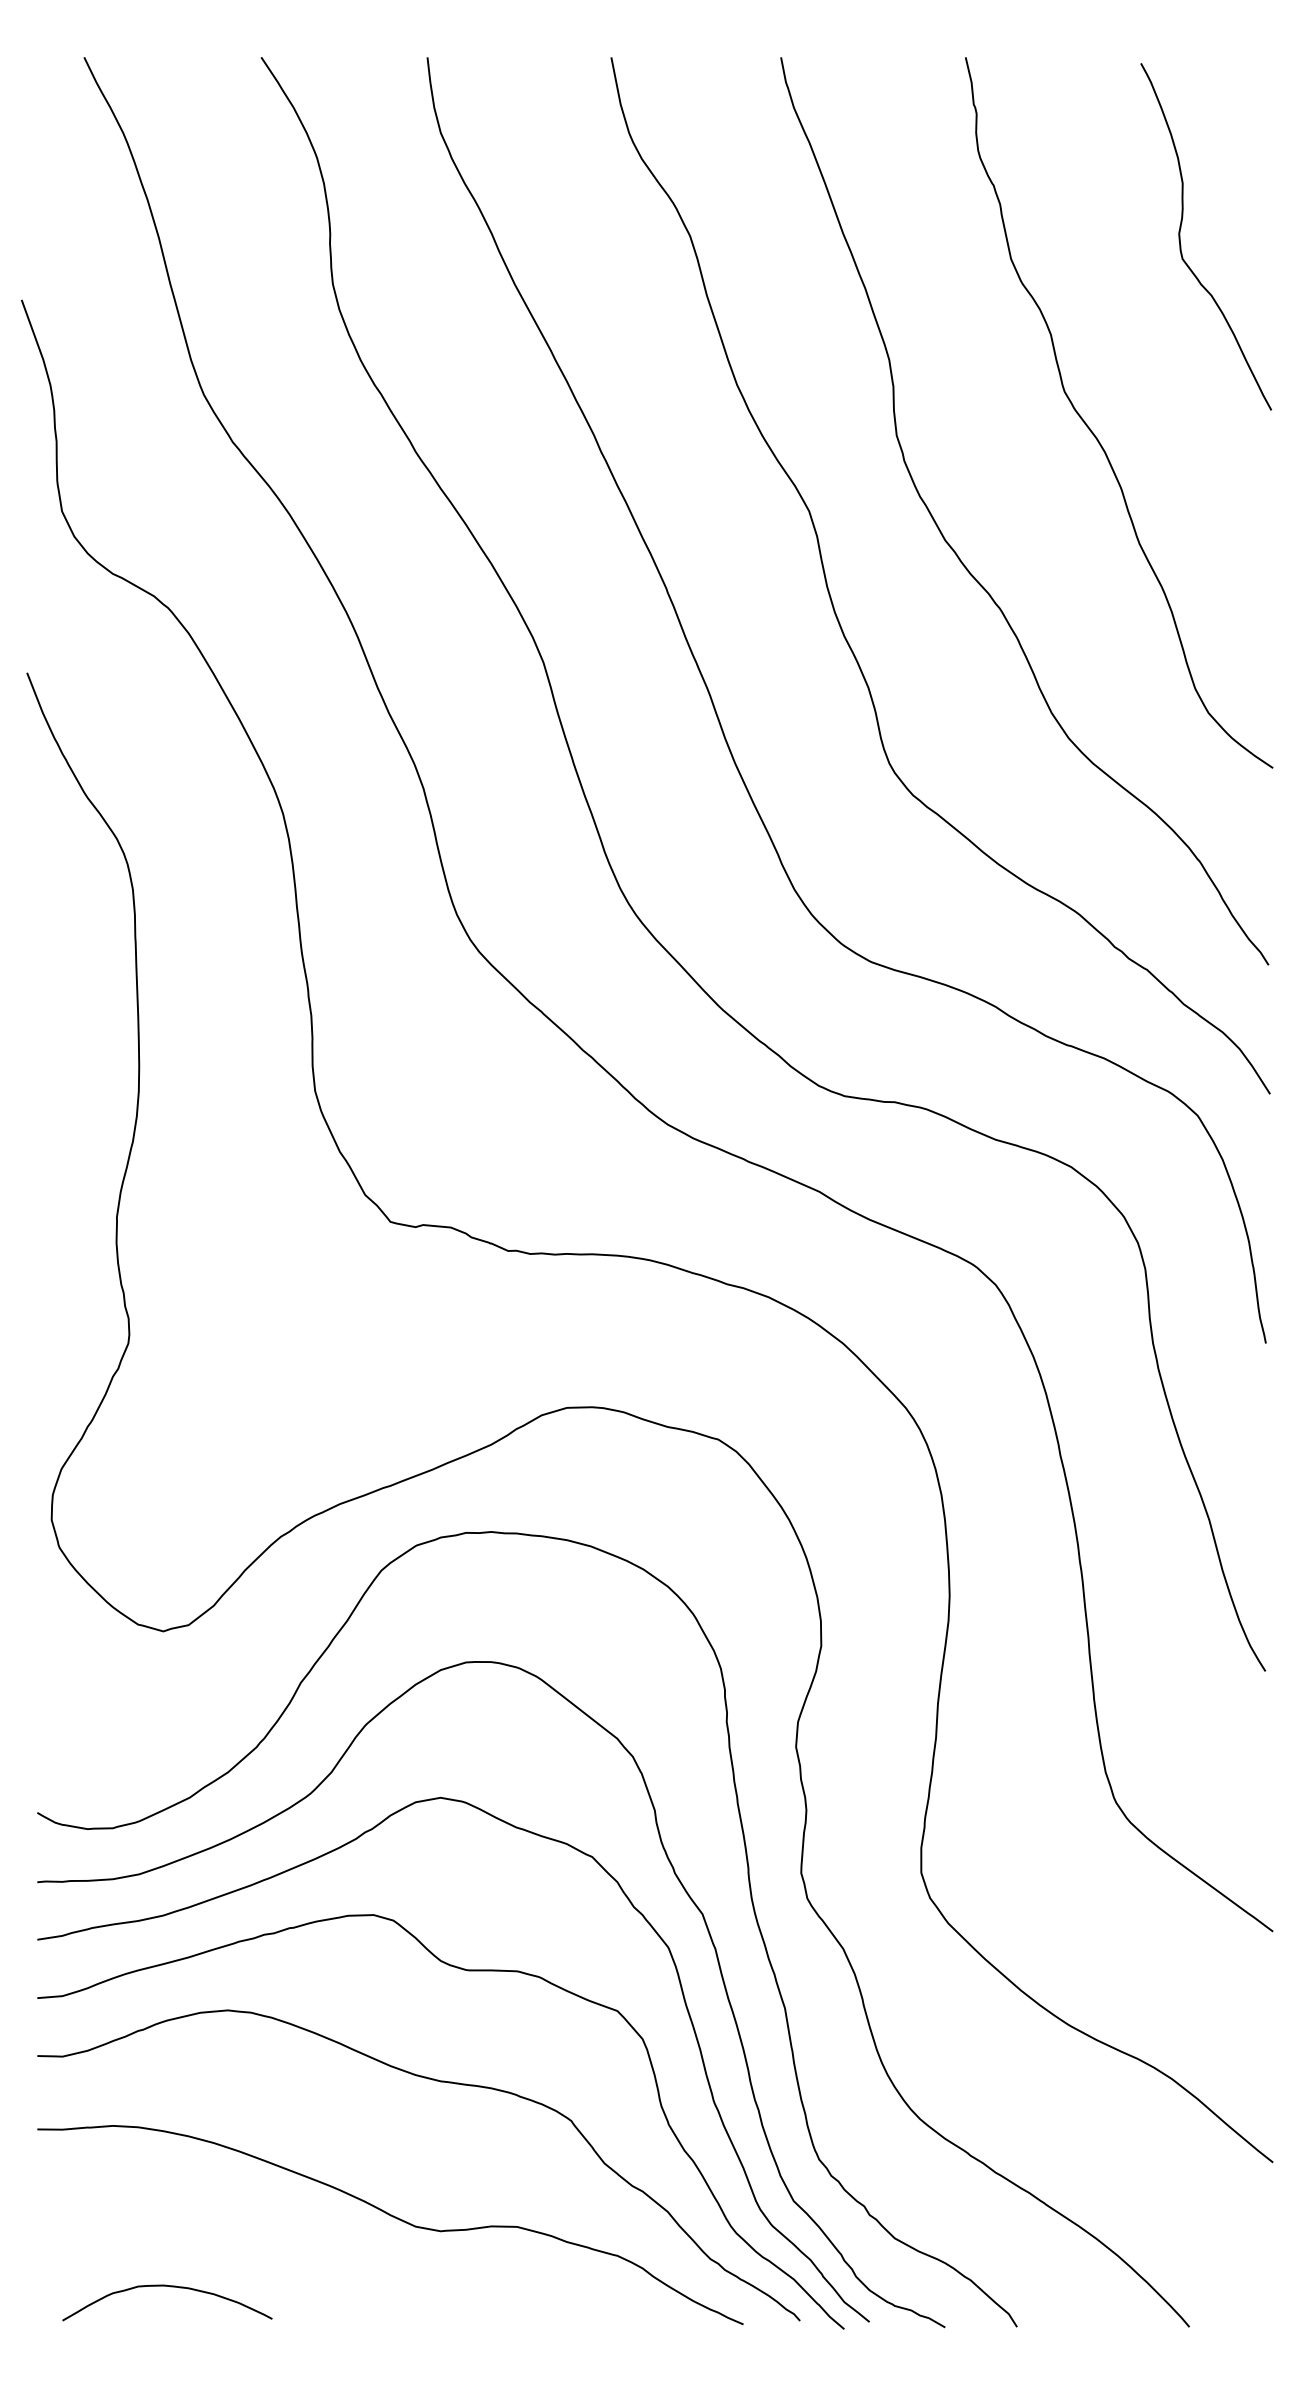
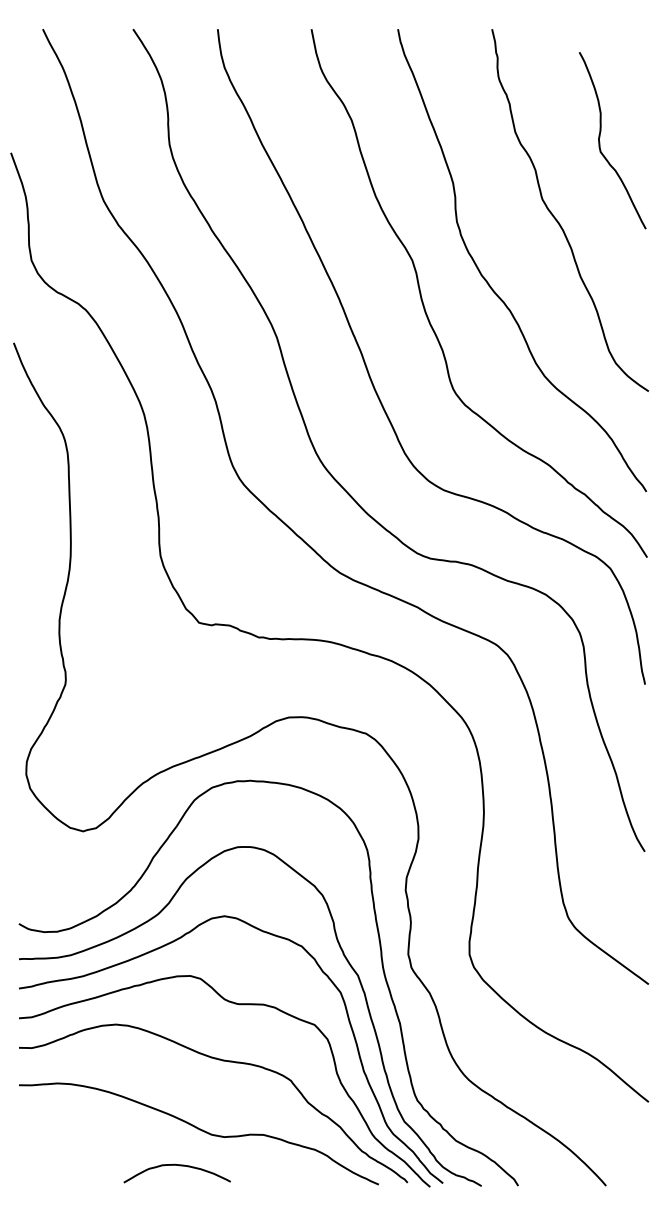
curve: (1182, 240) -> (600, 142), moved
curve: (171, 2288) -> (179, 1166), moved

